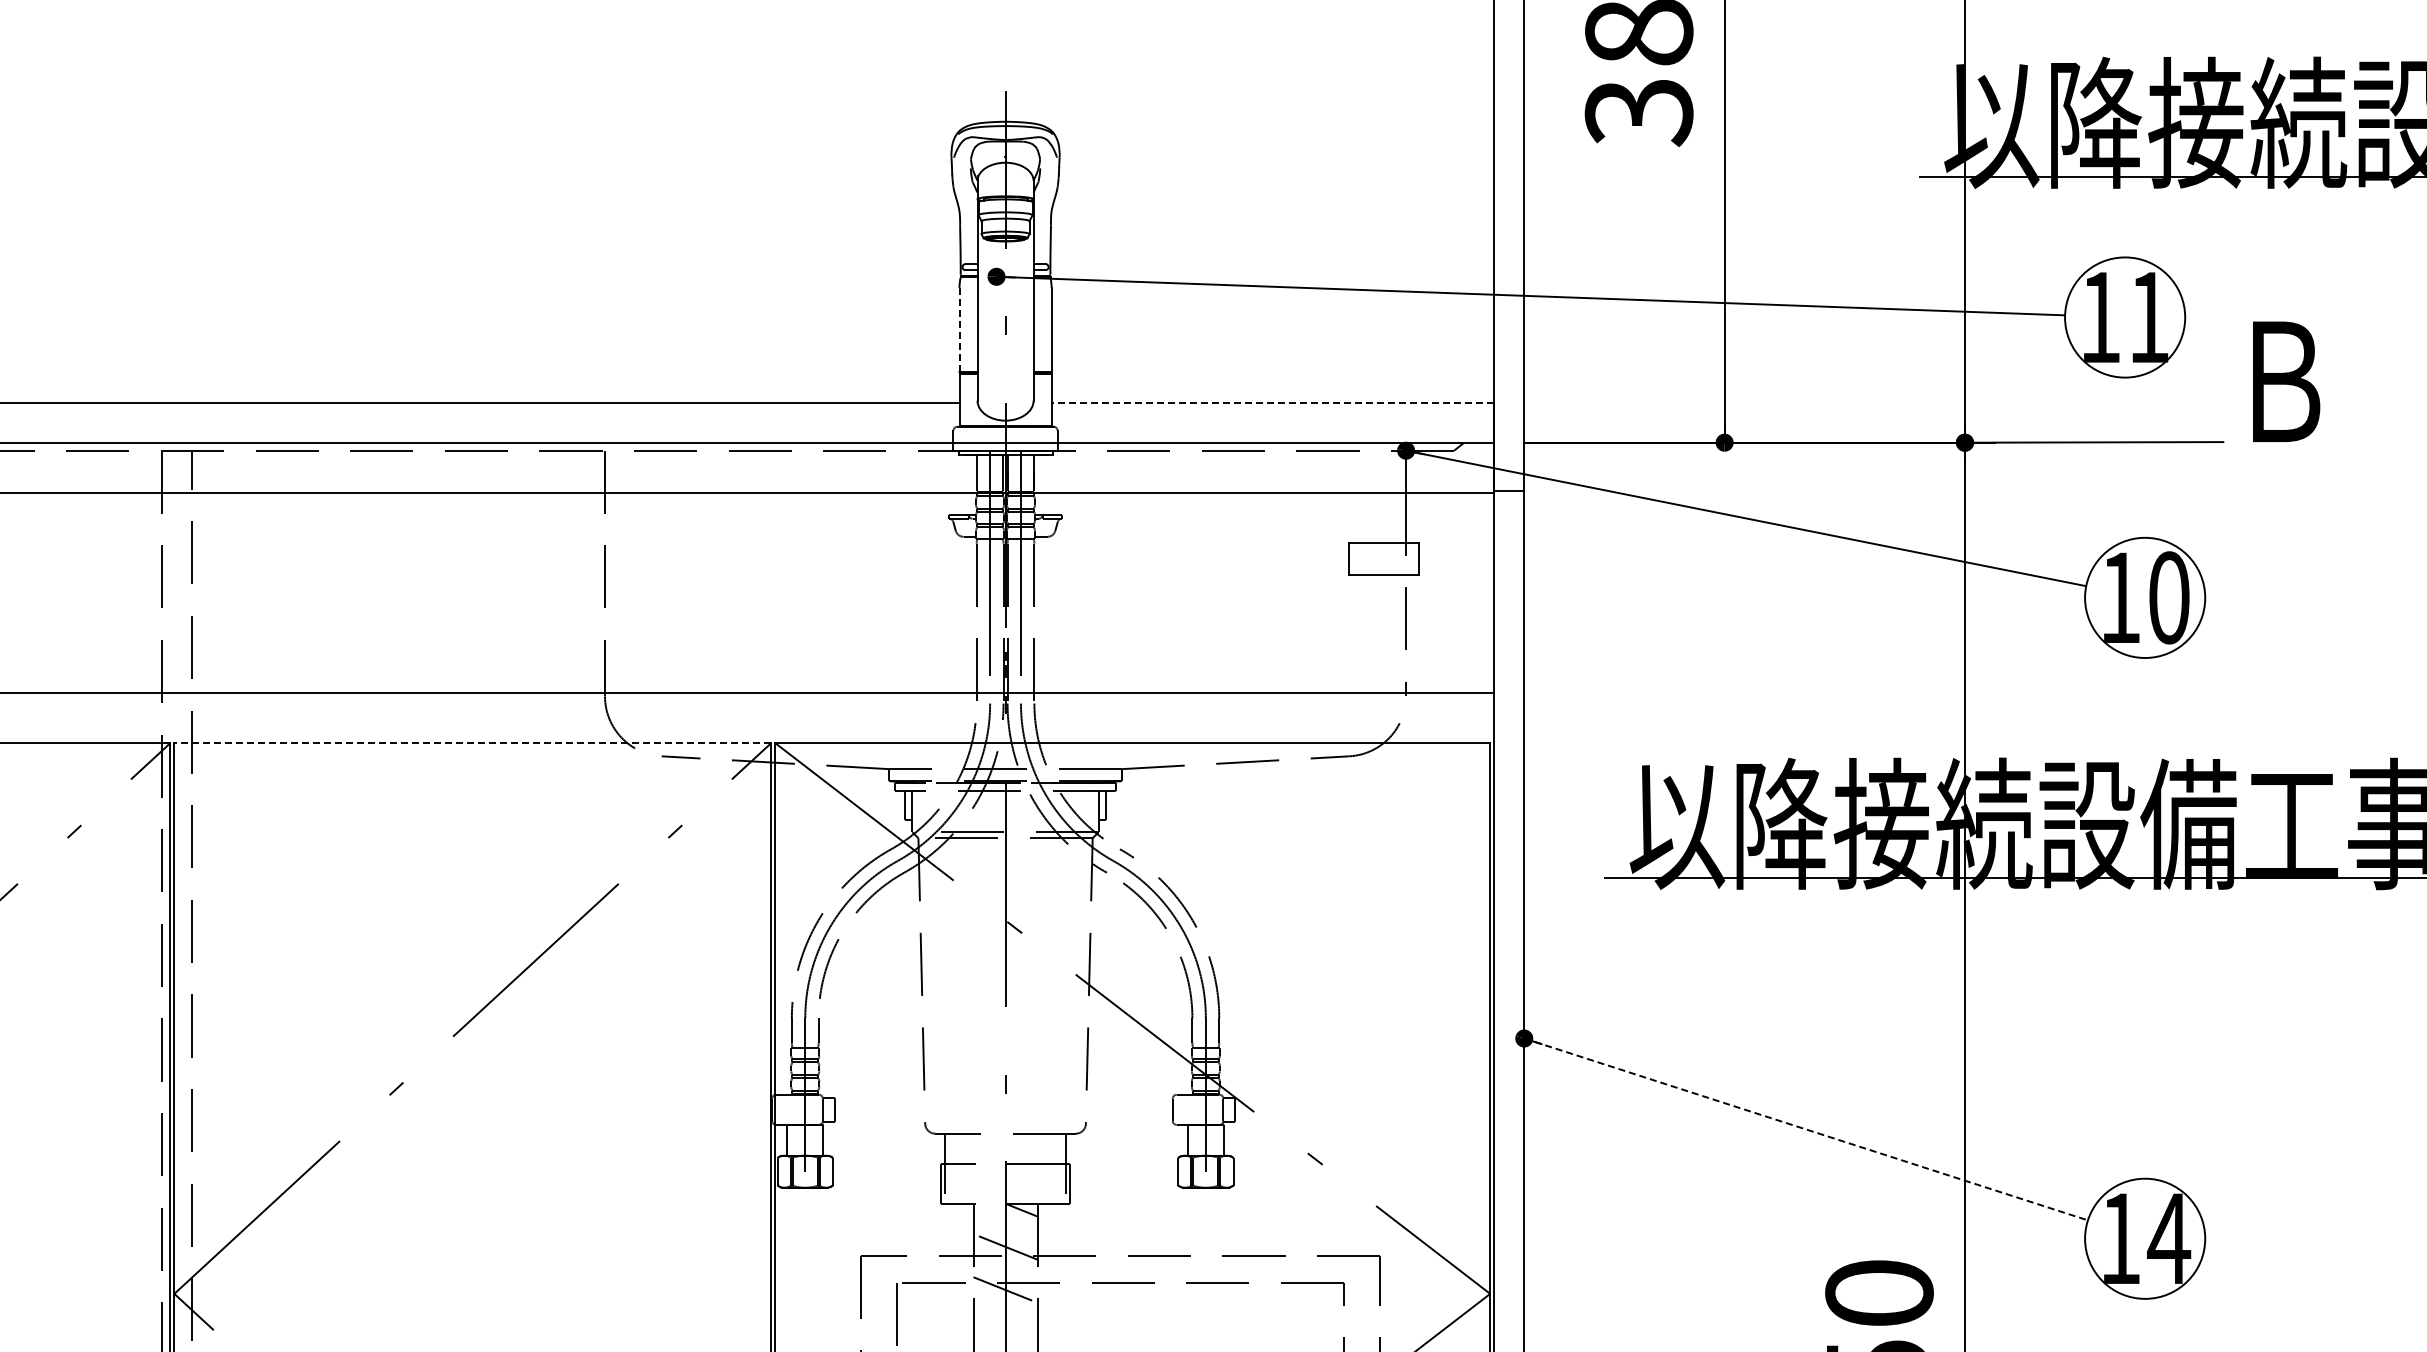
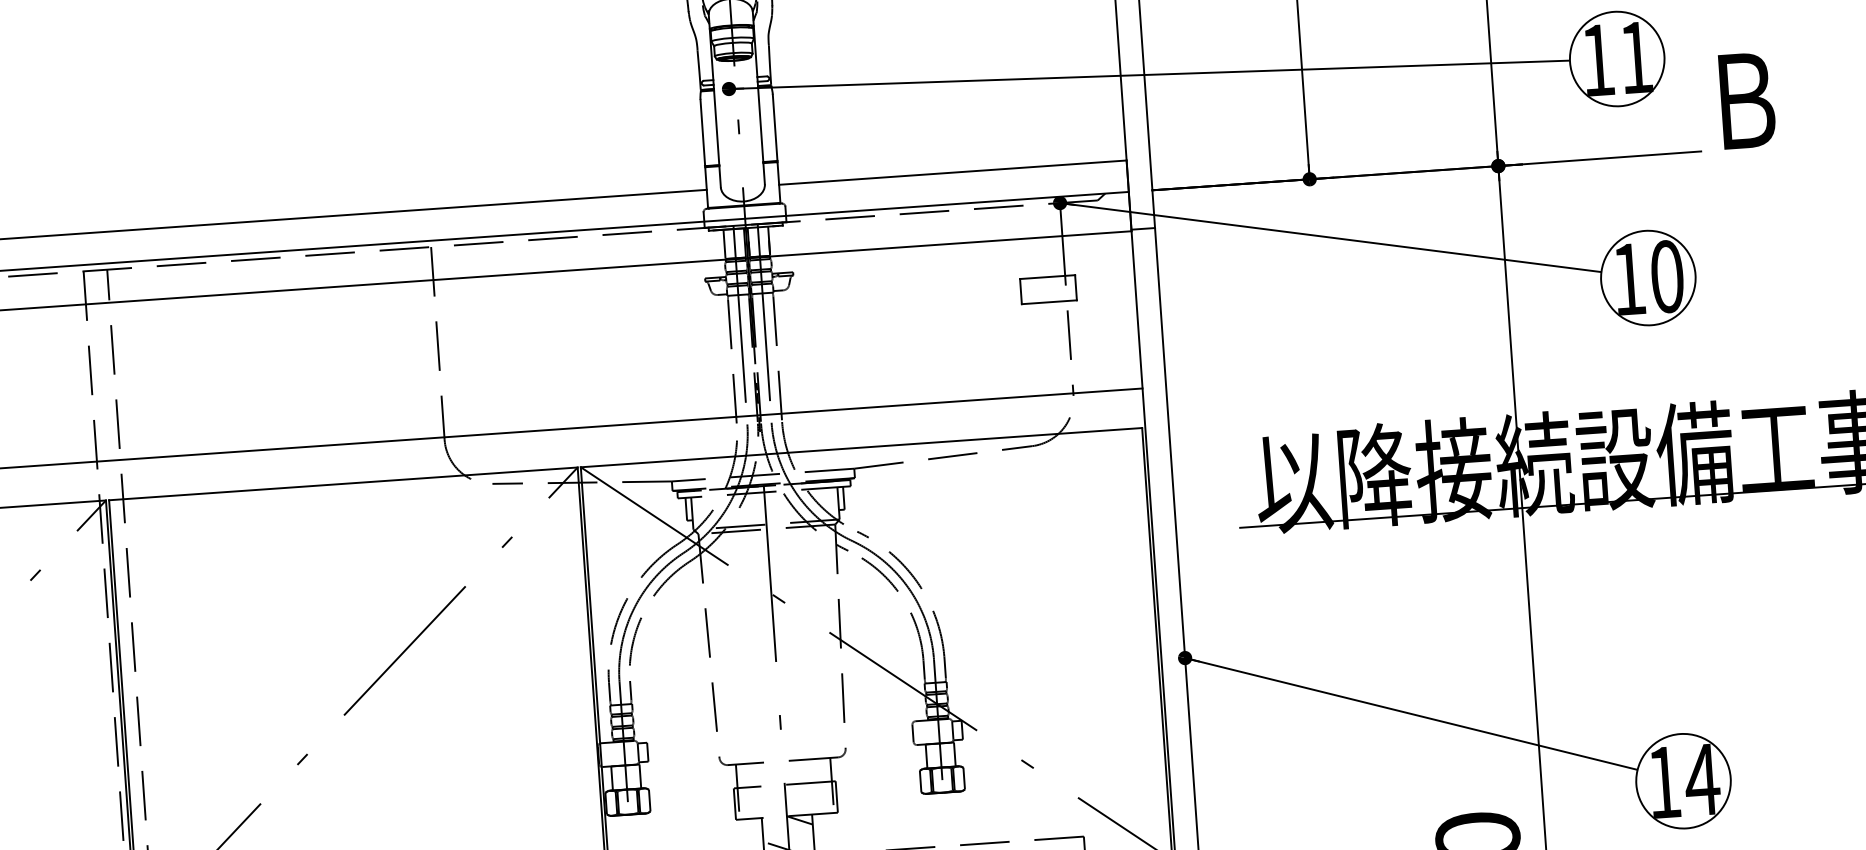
line: (959, 329) -> (702, 132), dashed -> solid
line: (1272, 402) -> (952, 172), dashed -> solid
line: (472, 743) -> (343, 484), dashed -> solid
line: (1806, 1129) -> (1411, 714), dashed -> solid

